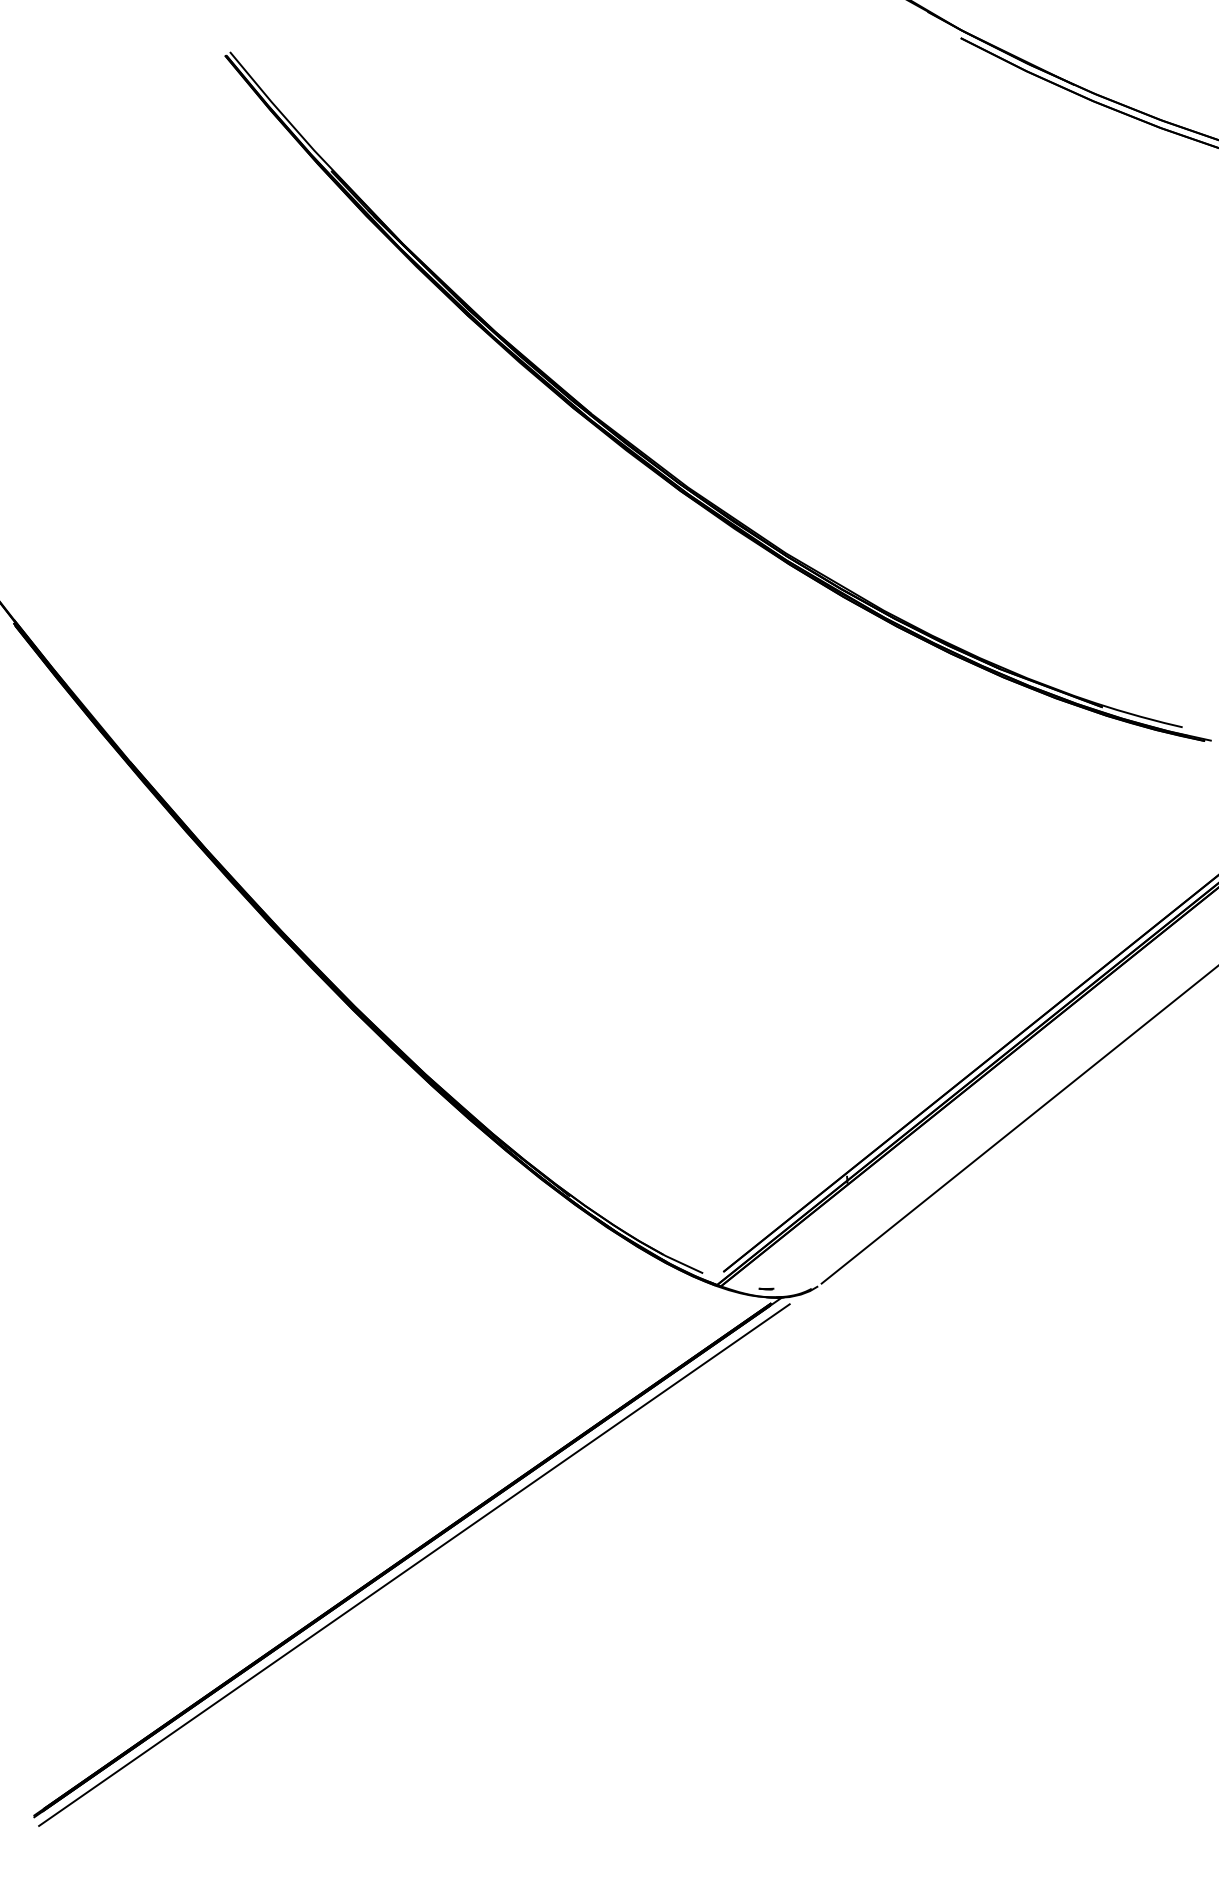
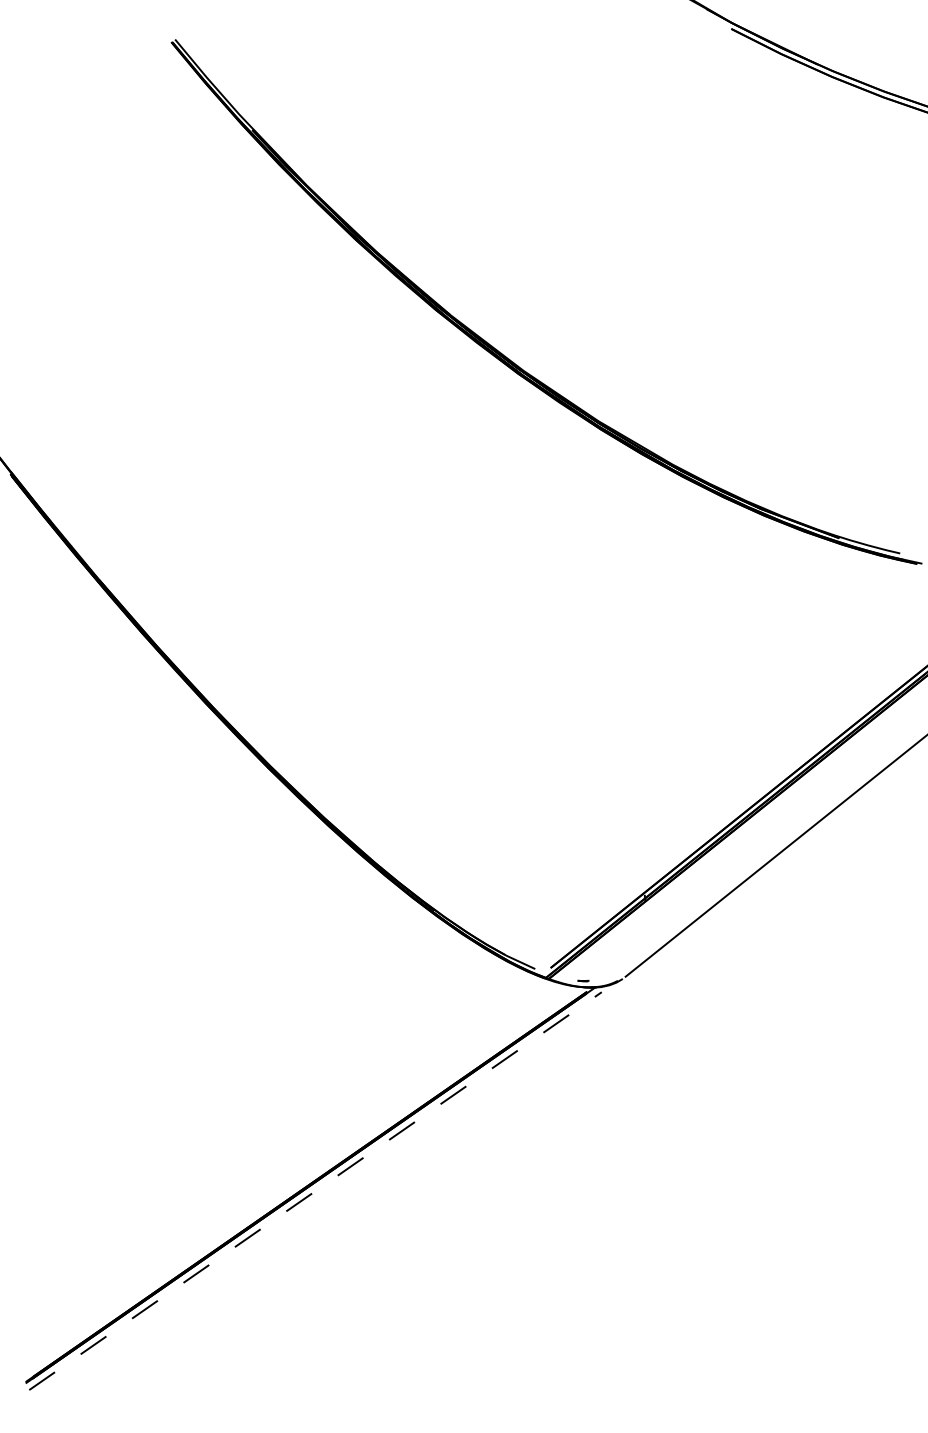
line: (414, 1564) -> (315, 1190), solid -> dashed

